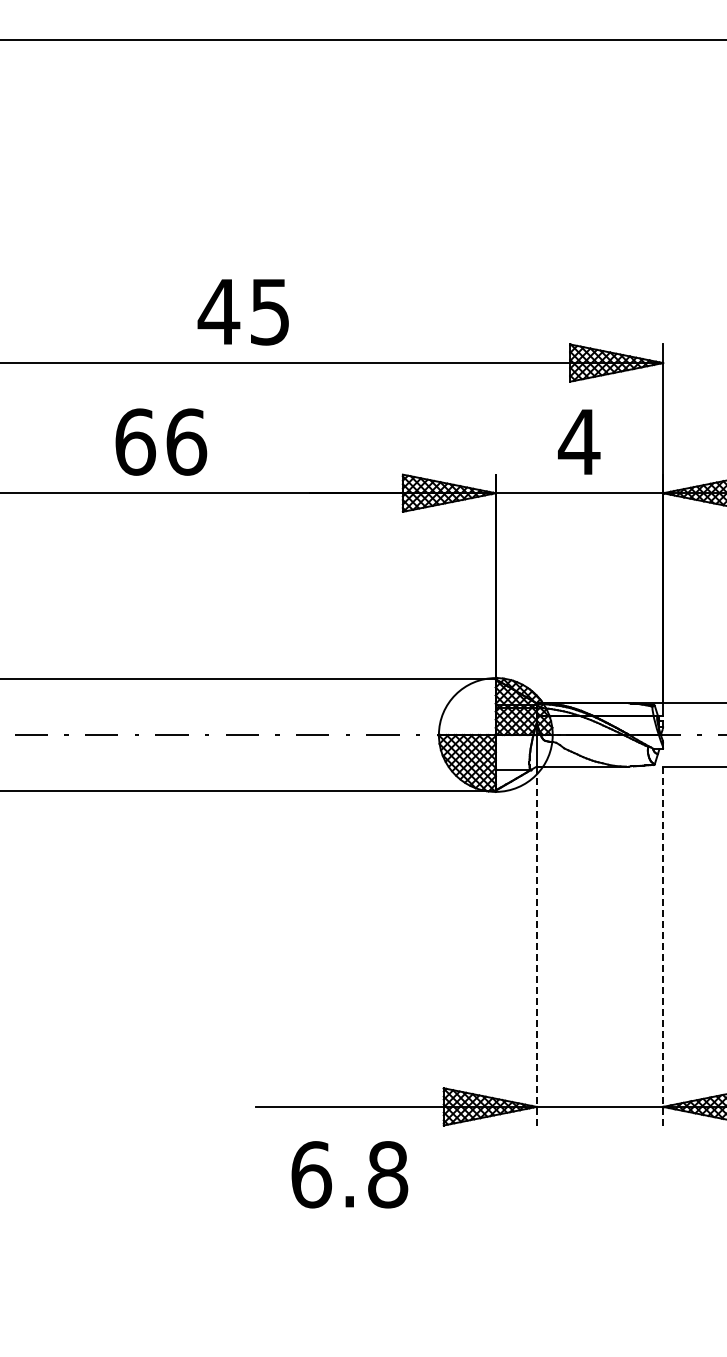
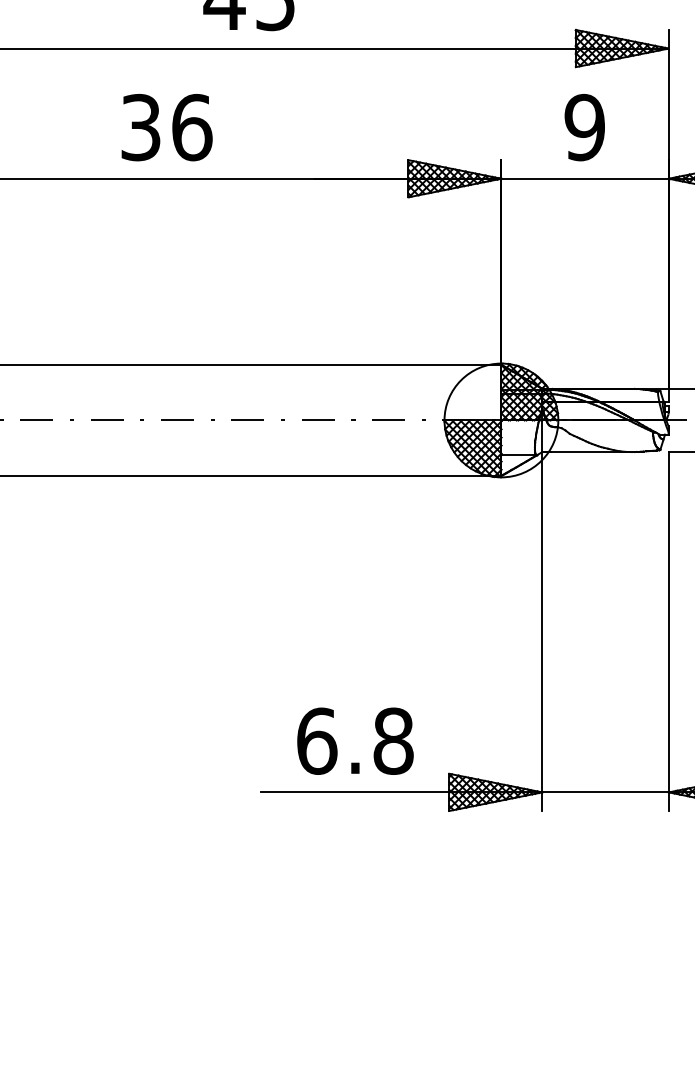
text: (135, 441) -> (141, 126), 66 -> 36
text: (578, 441) -> (584, 126), 4 -> 9
line: (663, 945) -> (669, 630), dashed -> solid
line: (536, 946) -> (542, 631), dashed -> solid
text: (349, 1174) -> (355, 740), moved

